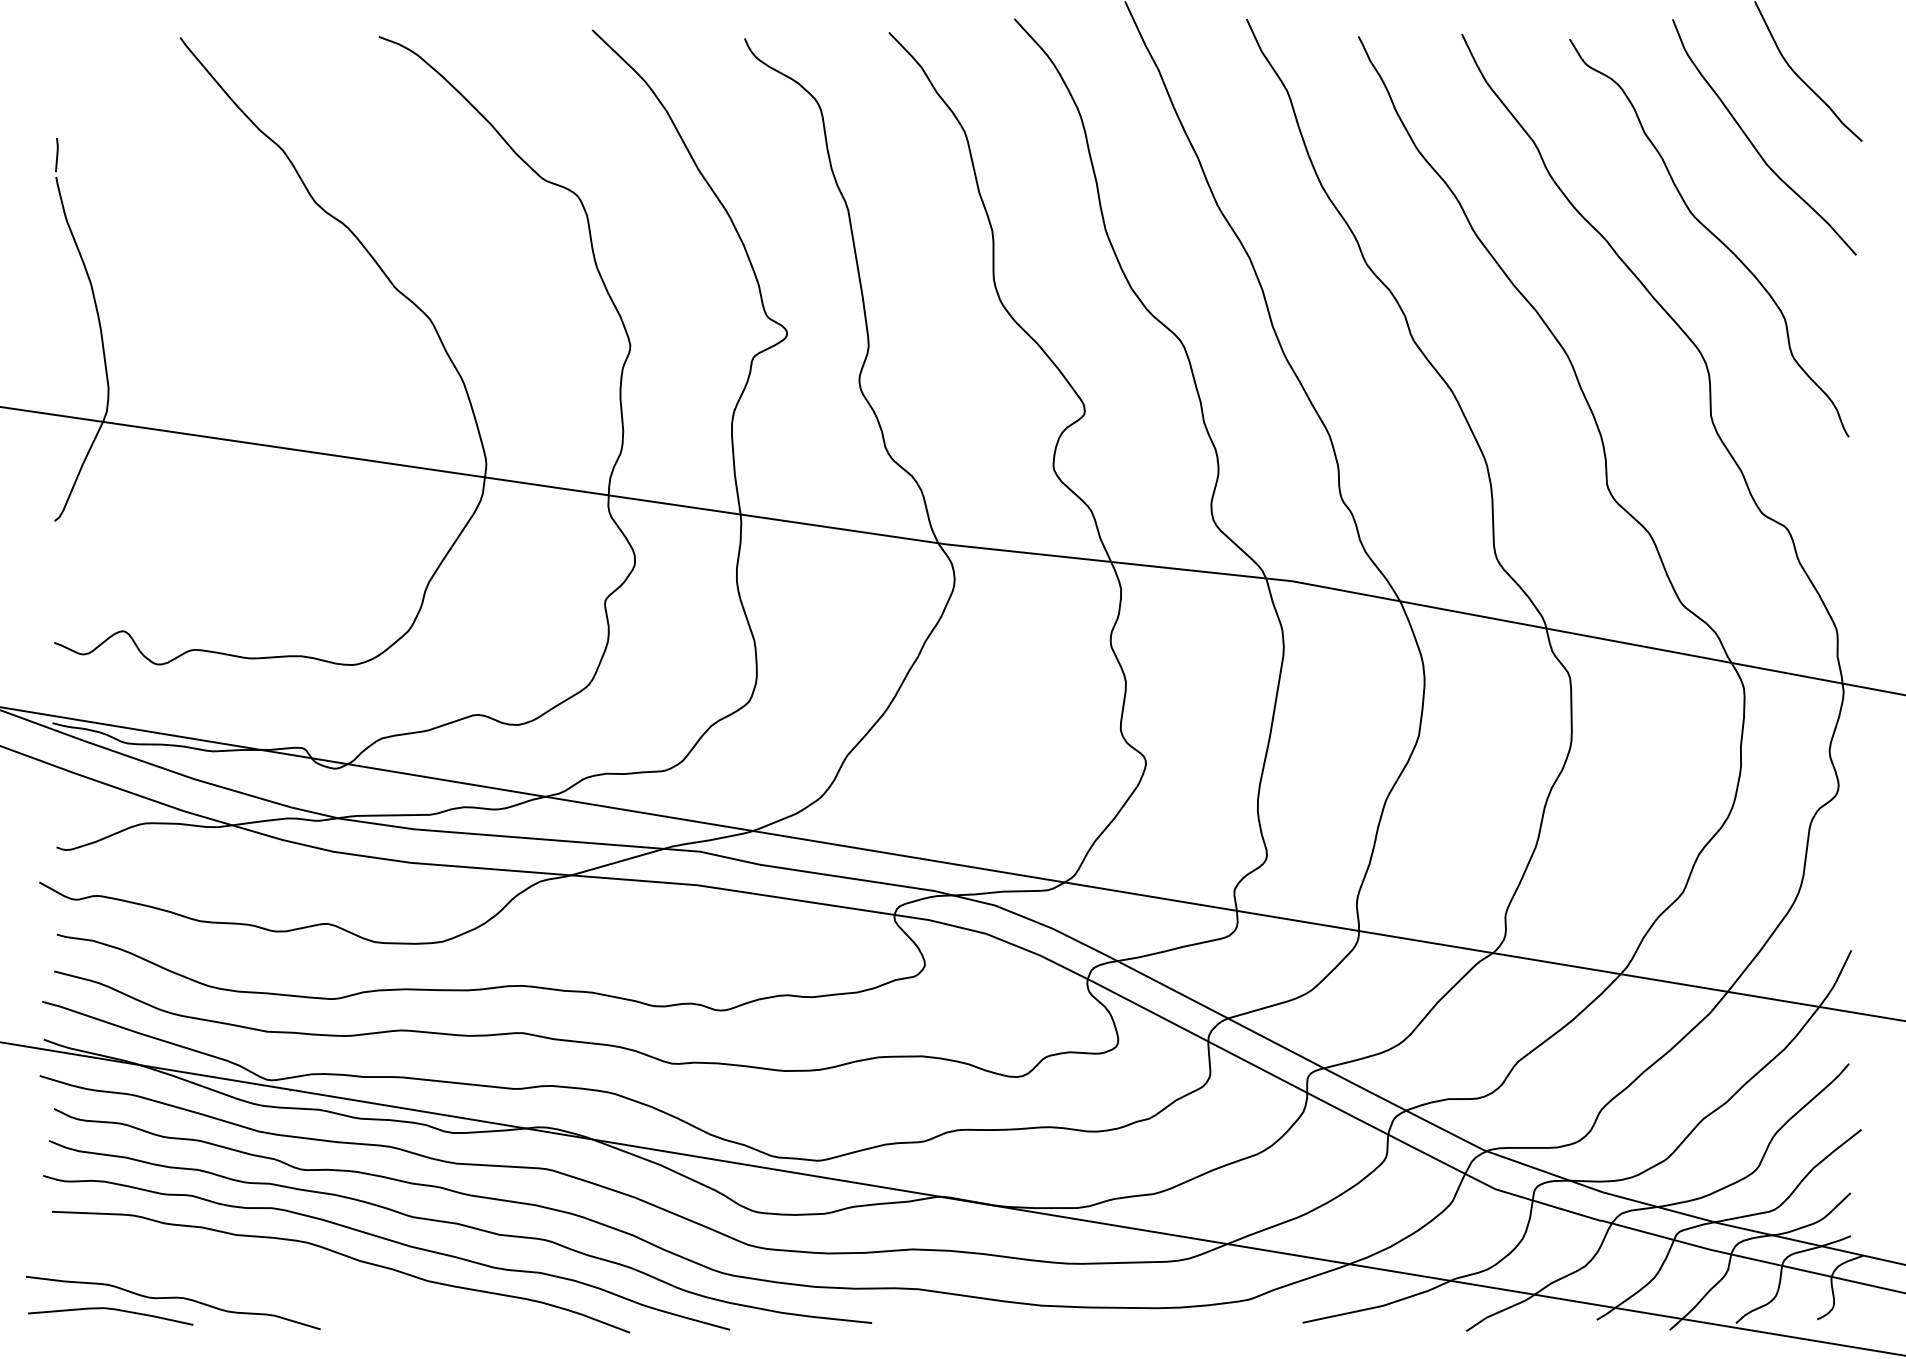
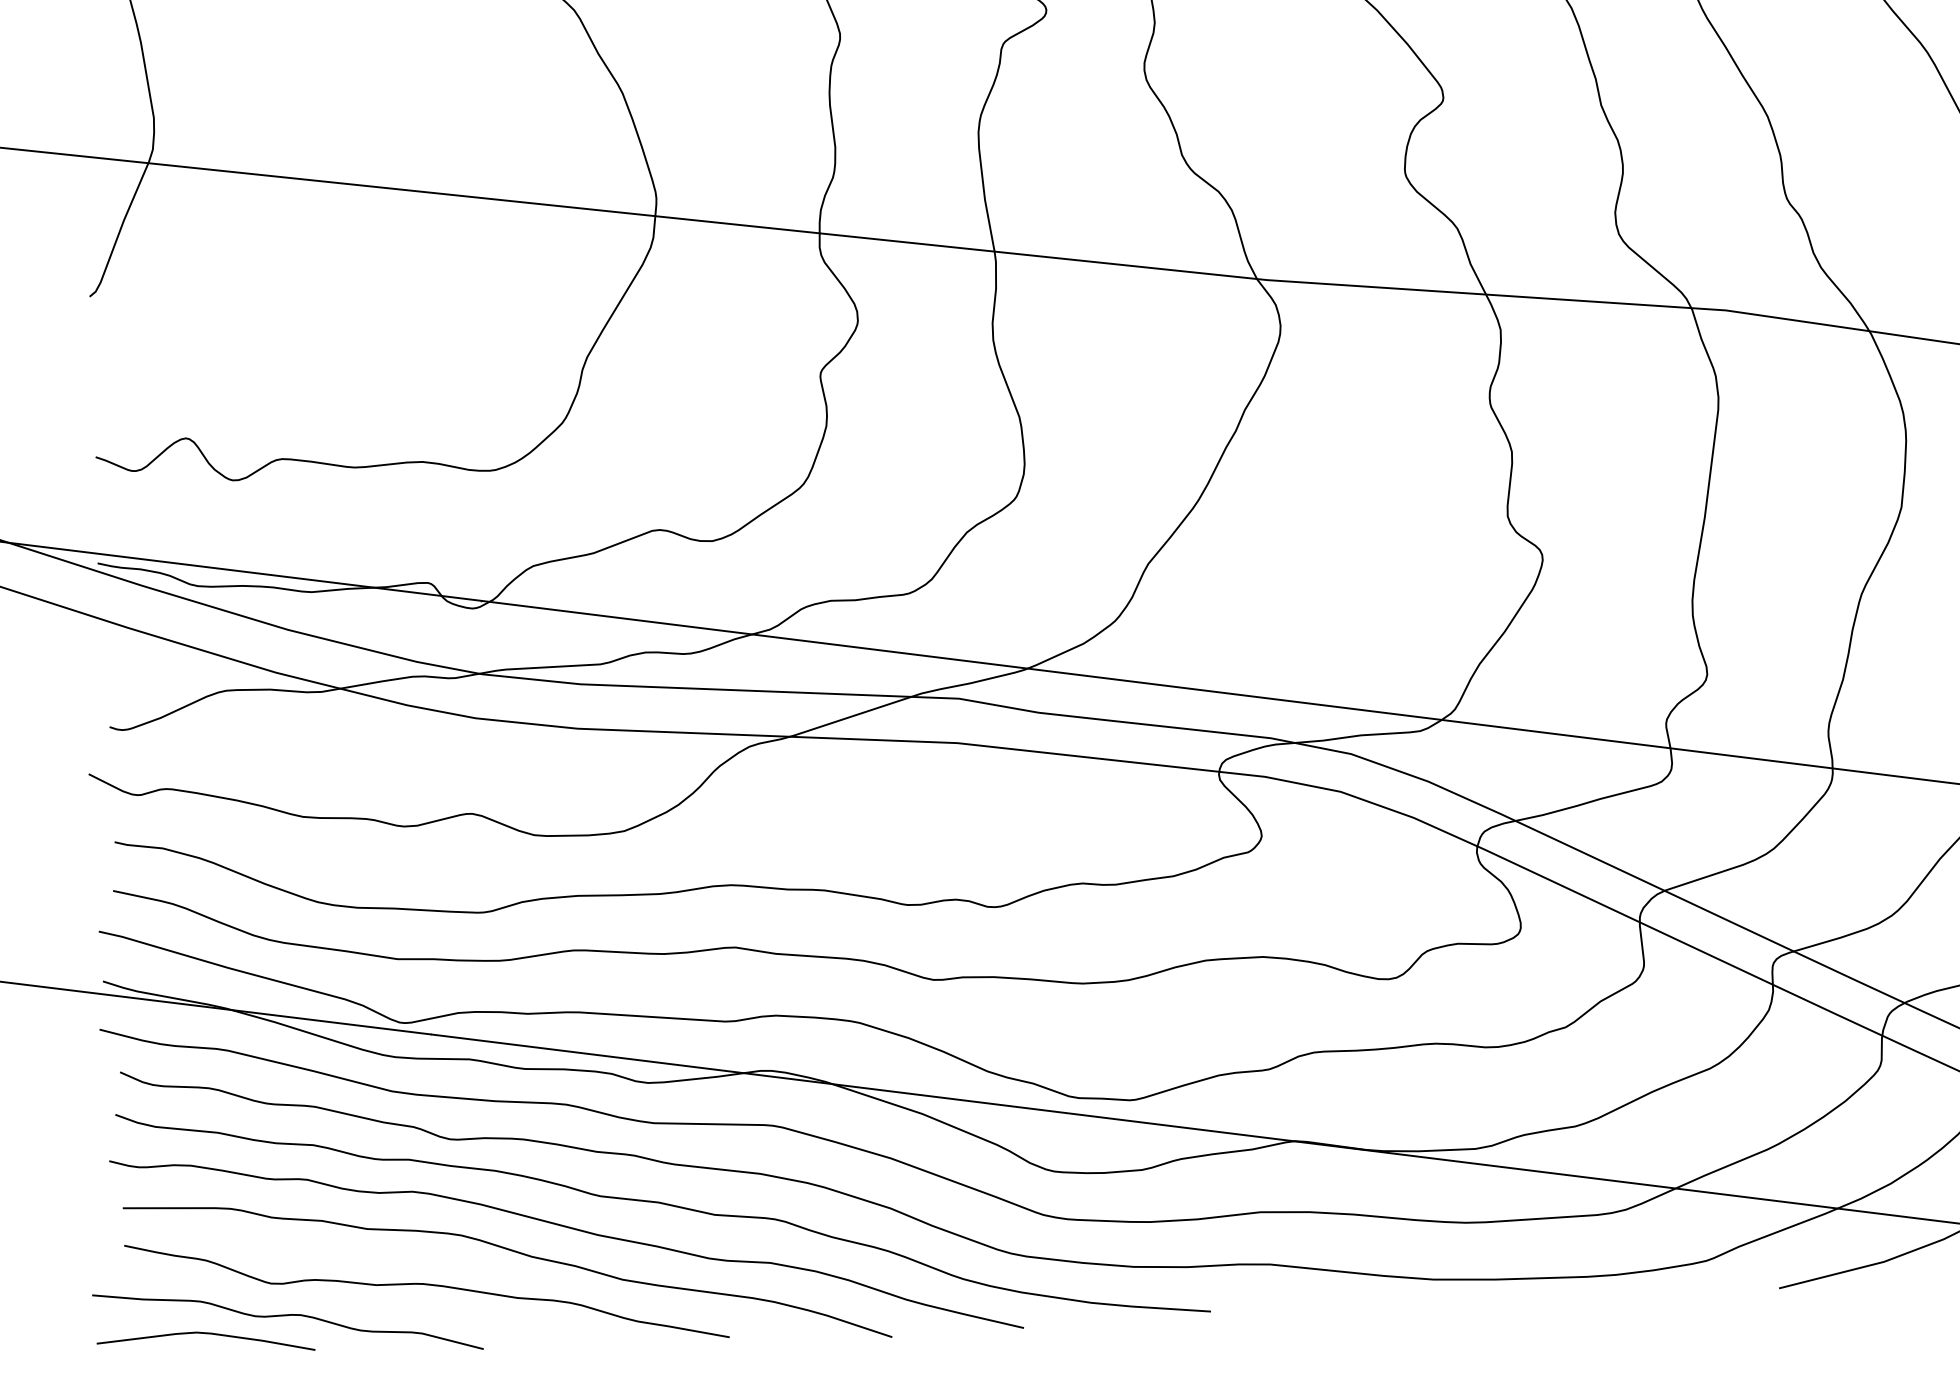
curve: (279, 1279) -> (426, 1285), added

